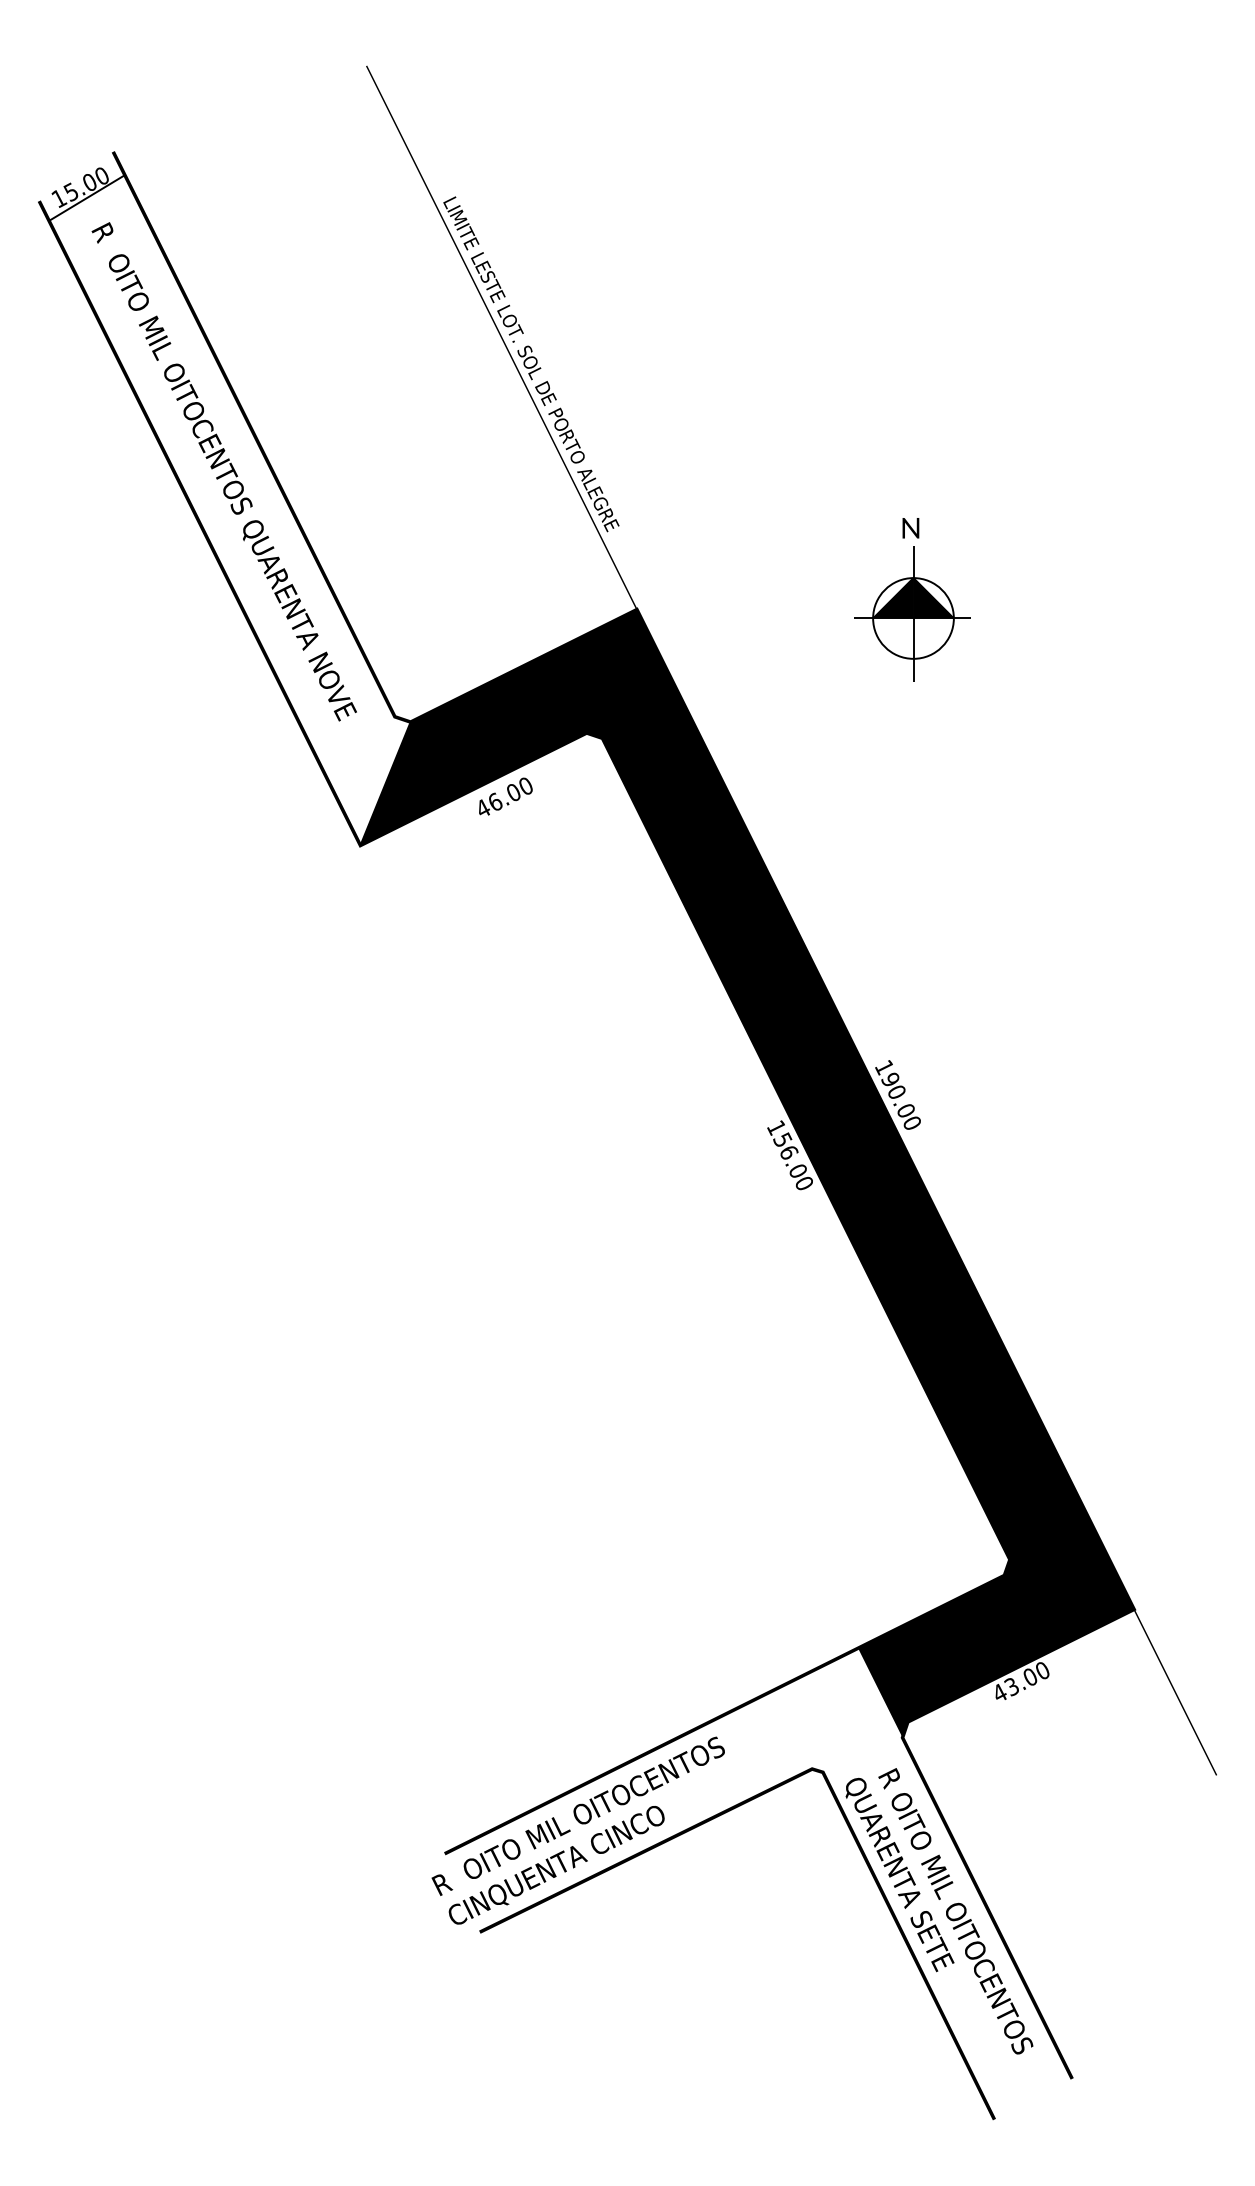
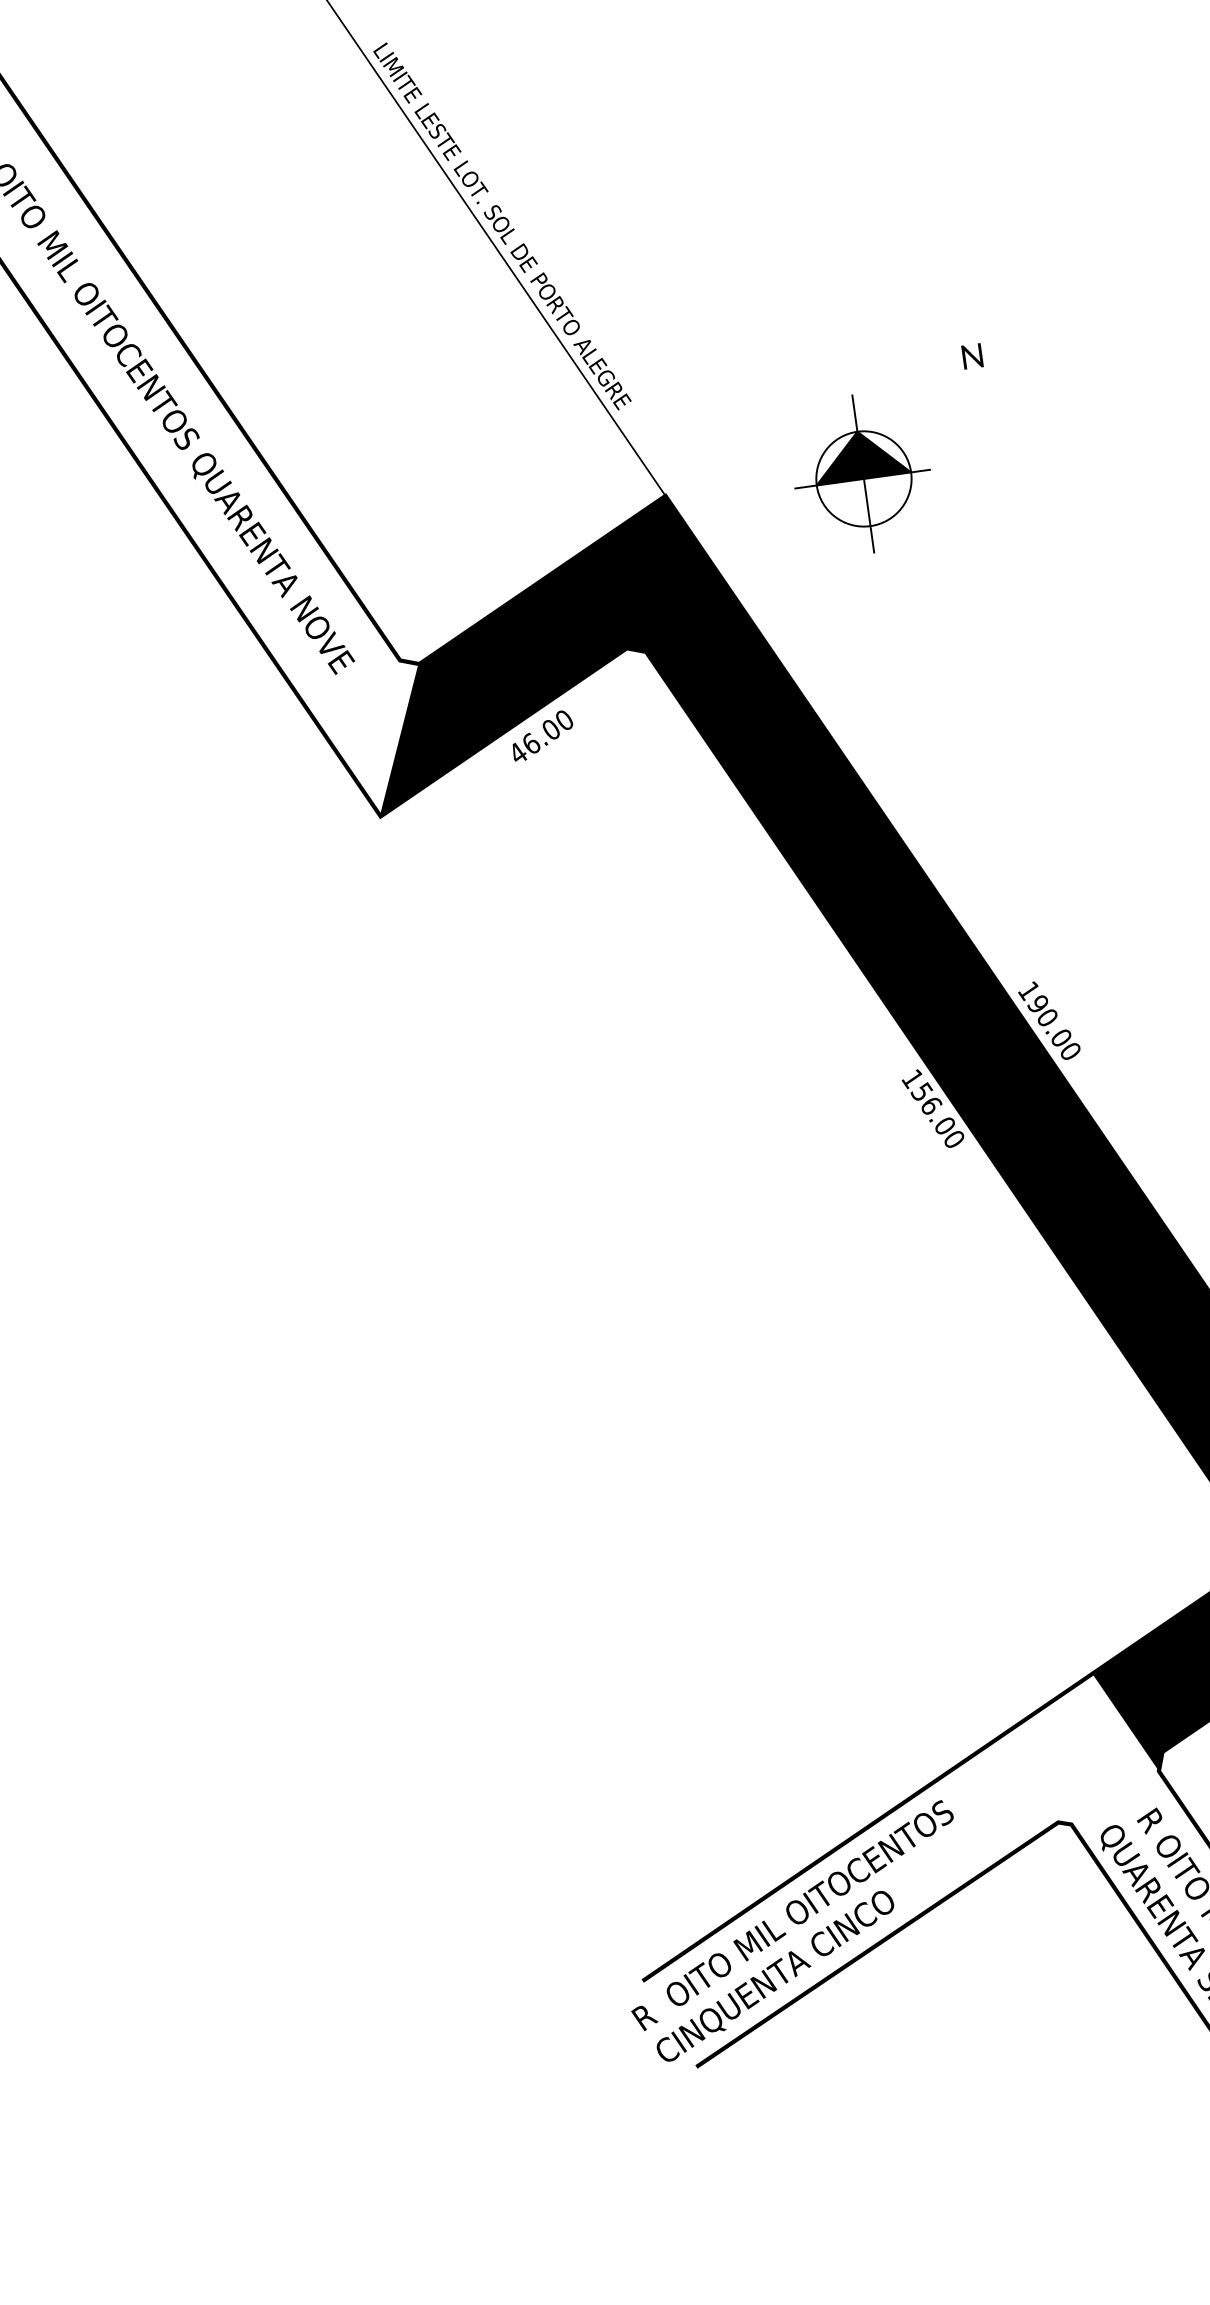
part: (912, 613) -> (861, 473), moved

